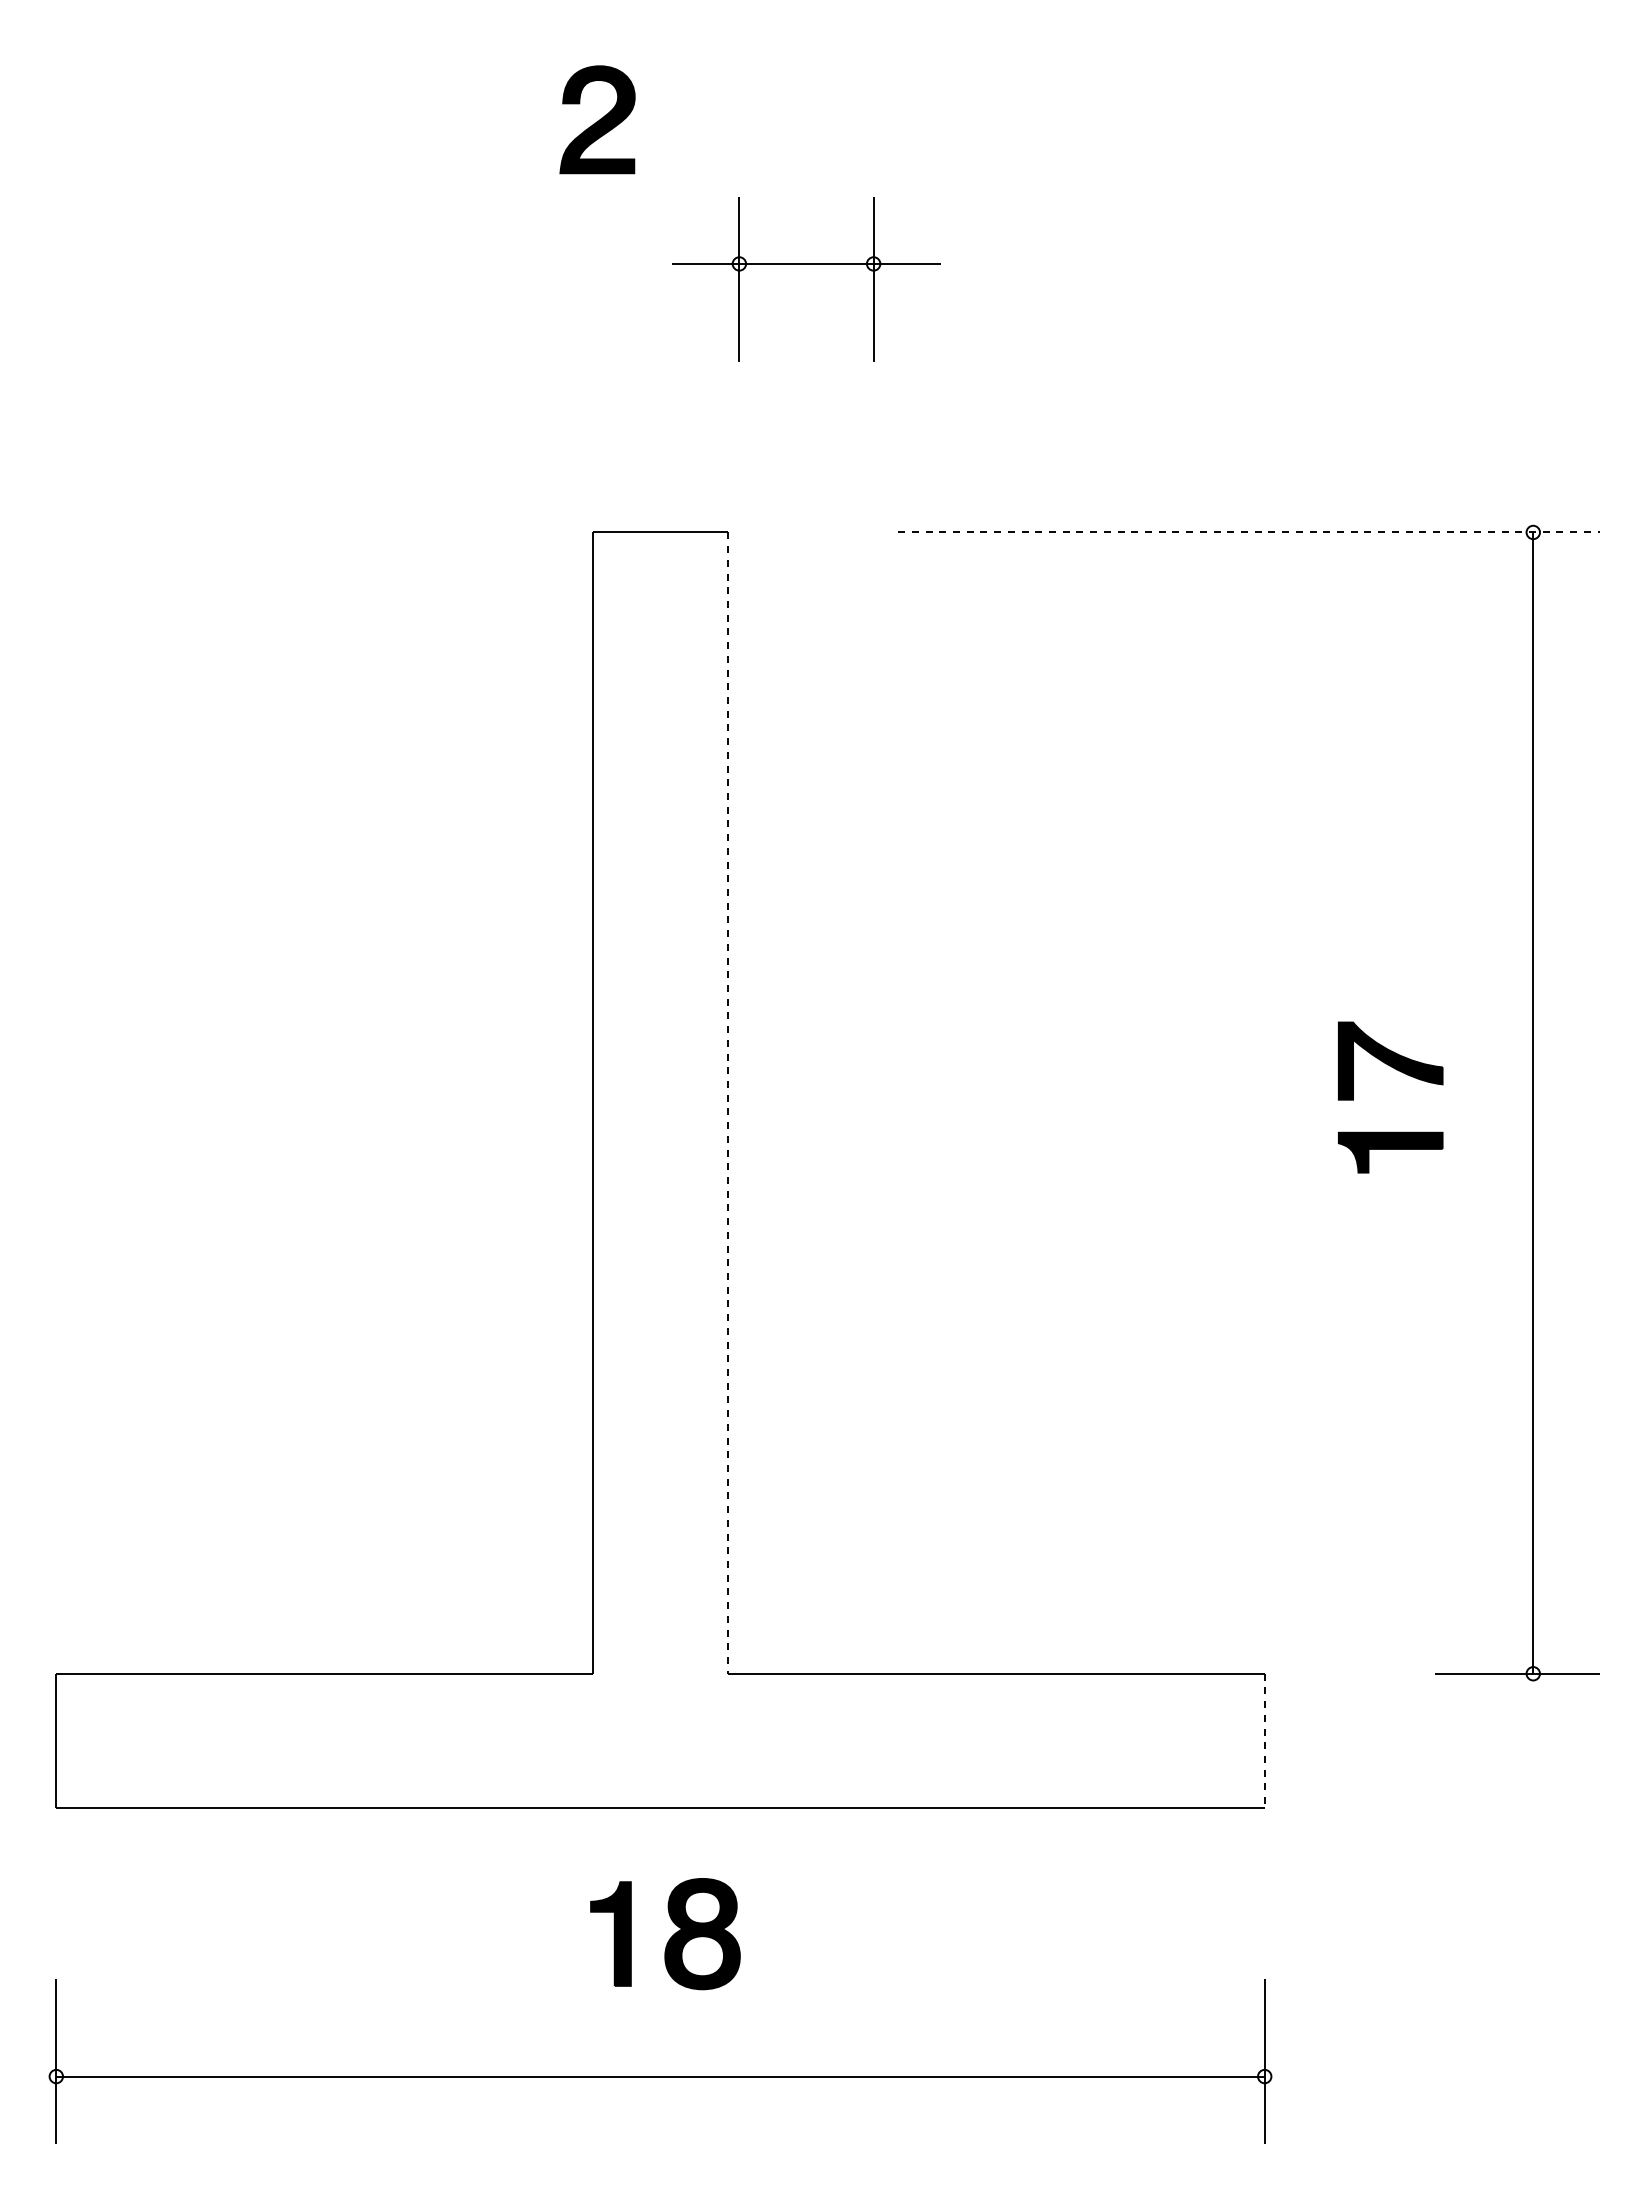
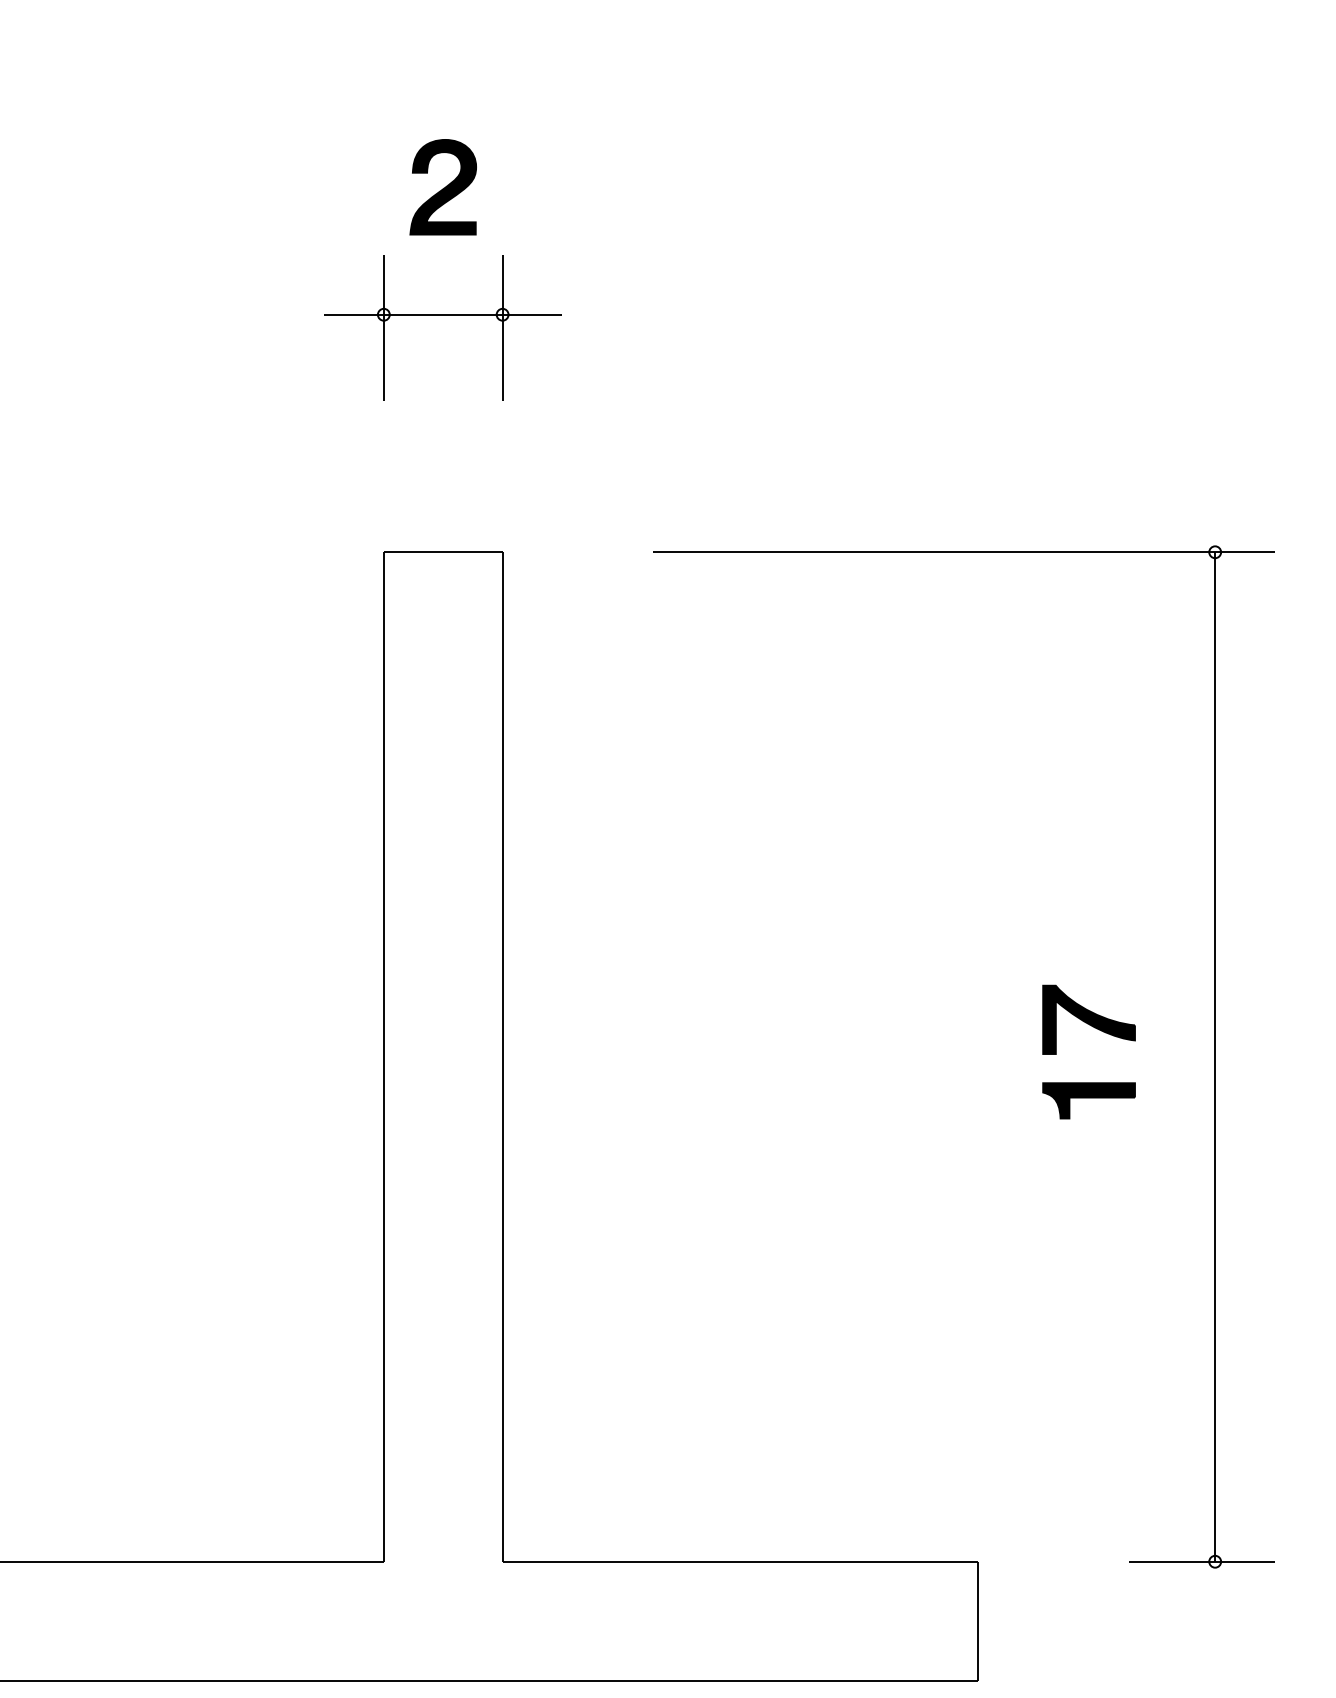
part: (597, 119) -> (443, 187), moved
part: (806, 264) -> (443, 315), moved
line: (1249, 532) -> (964, 552), dashed -> solid
line: (727, 1103) -> (502, 1057), dashed -> solid
line: (1264, 1741) -> (977, 1621), dashed -> solid

